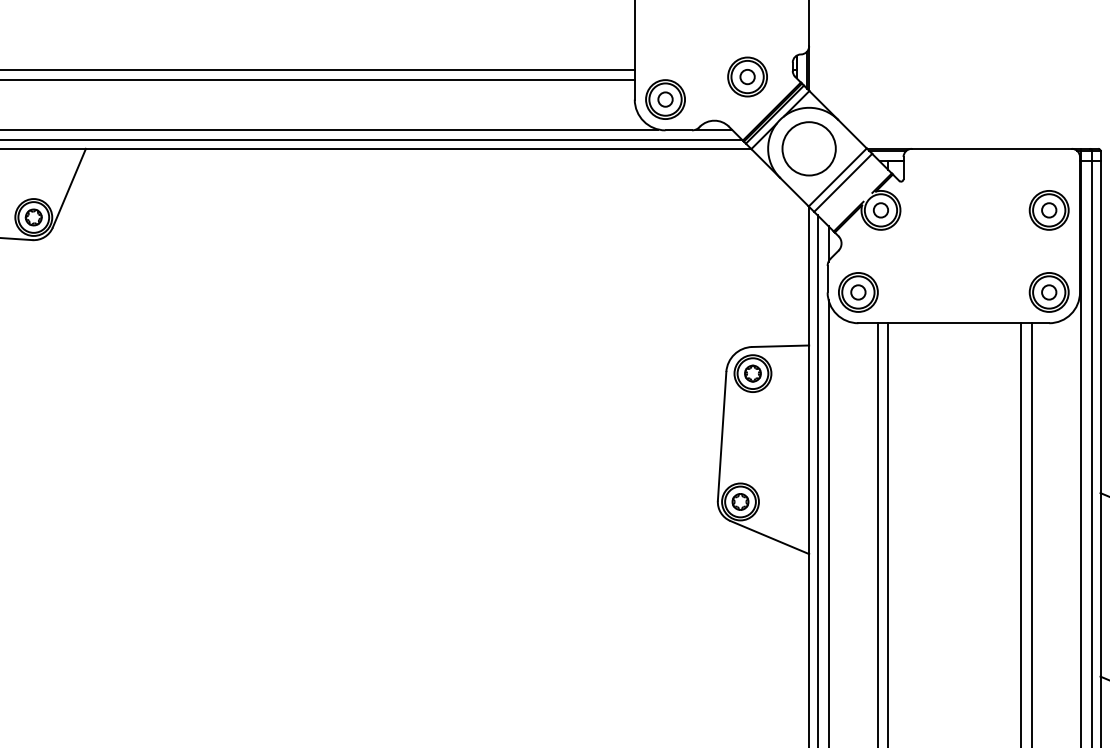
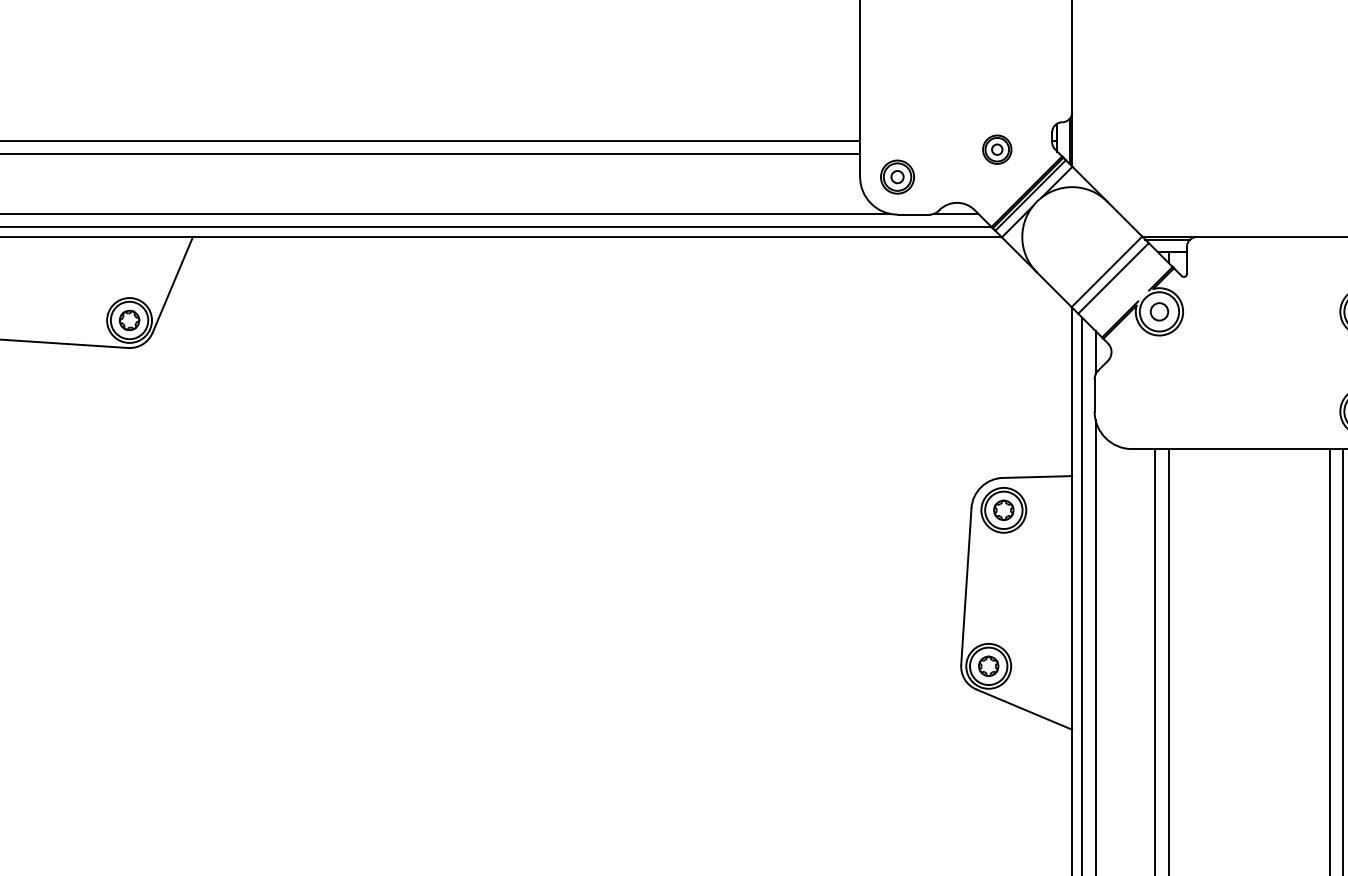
part: (747, 76) -> (997, 149), size x0.6
part: (665, 99) -> (897, 177), size x0.7
circle: (808, 148) -> (1071, 236), removed
part: (858, 292) -> (1132, 411), removed

